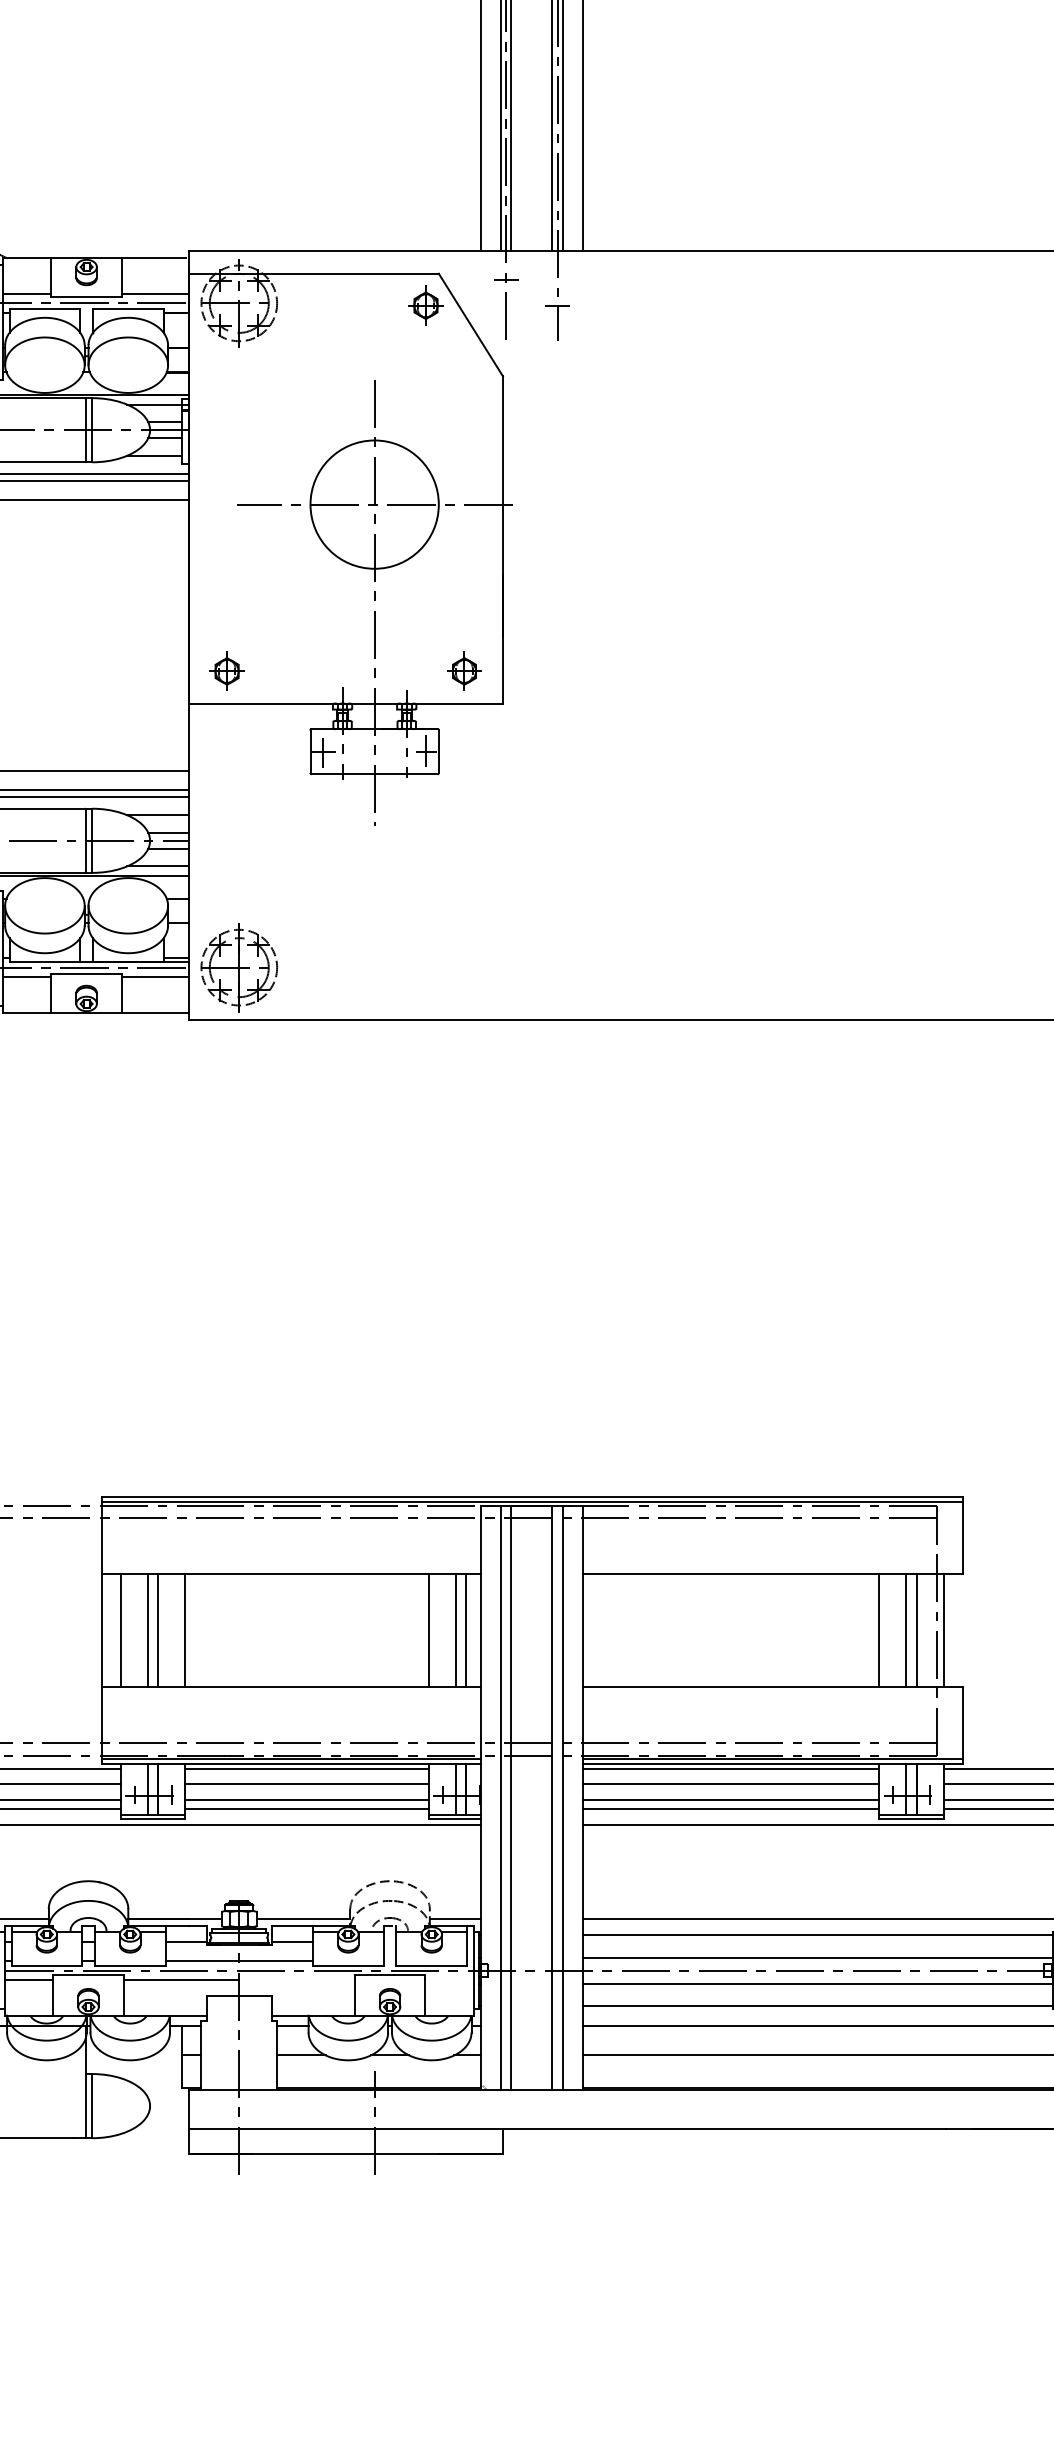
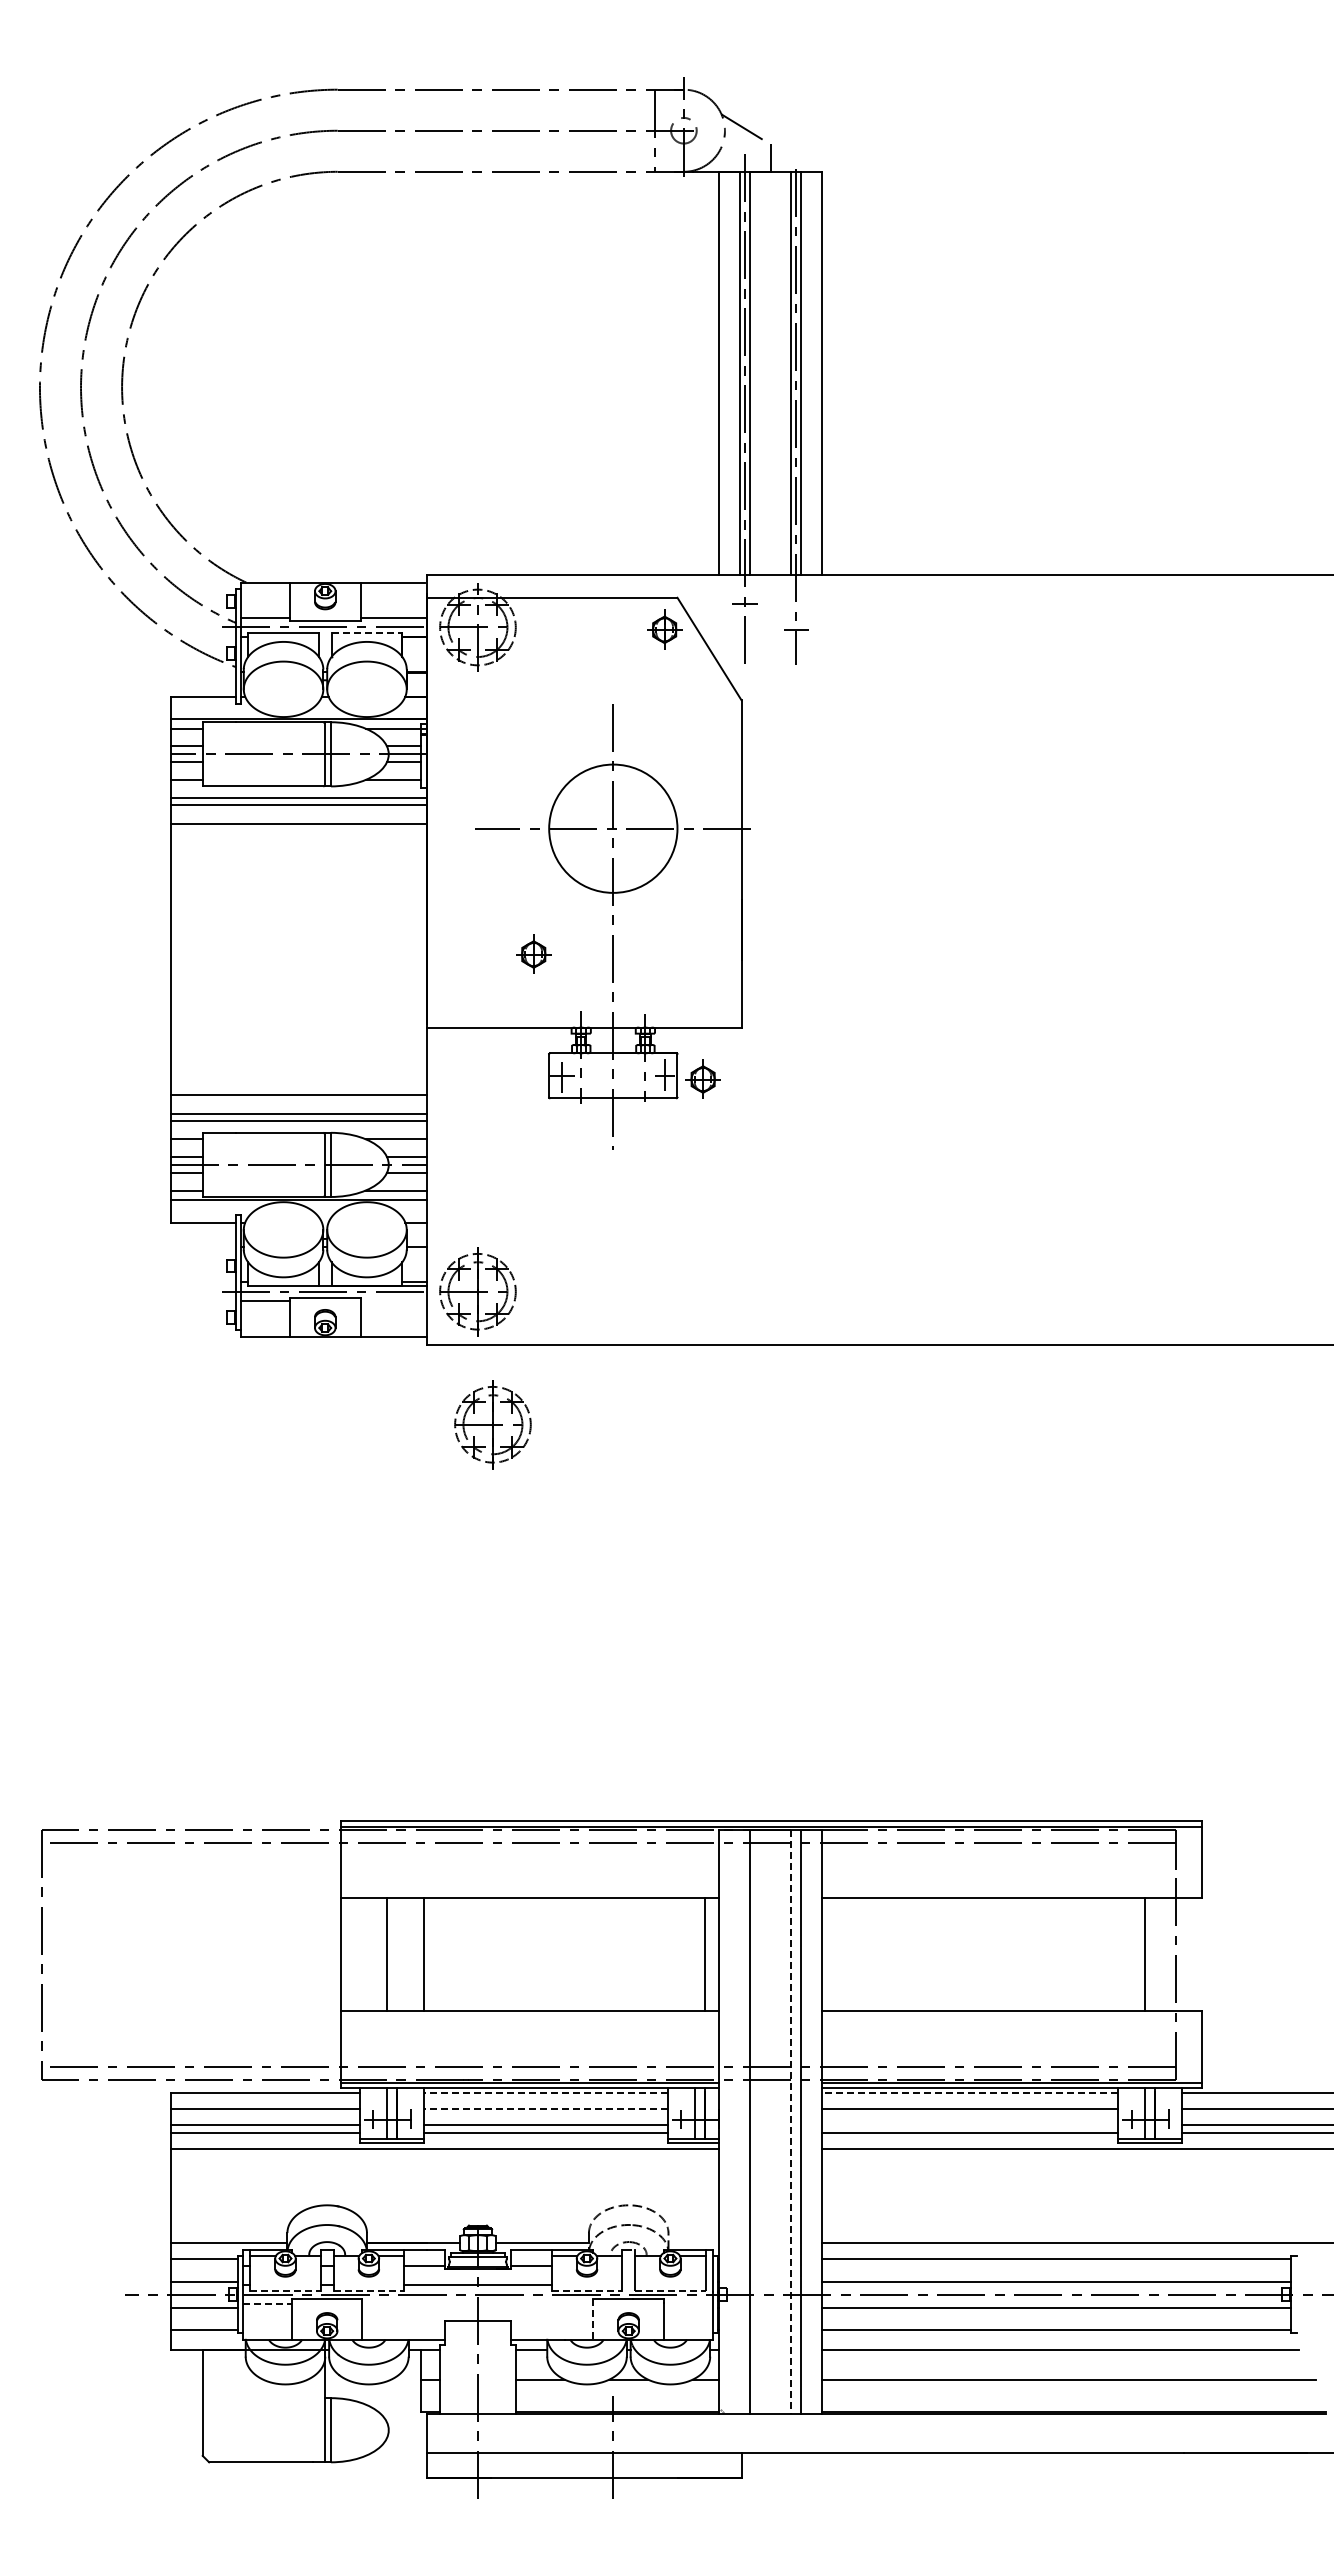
line: (128, 309) -> (367, 633), solid -> dashed
part: (226, 670) -> (533, 953), moved
part: (463, 670) -> (702, 1078), moved
line: (154, 977) -> (393, 1301), removed
part: (253, 1100) -> (492, 1424), added
line: (120, 1630) -> (359, 1954), removed
line: (158, 1630) -> (397, 1954), removed
line: (428, 1630) -> (667, 1954), removed
line: (455, 1630) -> (694, 1954), removed
line: (879, 1630) -> (1118, 1954), removed
line: (916, 1630) -> (1155, 1954), removed
line: (943, 1630) -> (1182, 1954), removed
line: (306, 1769) -> (545, 2093), solid -> dashed
line: (730, 1769) -> (969, 2093), solid -> dashed
line: (306, 1784) -> (545, 2108), solid -> dashed
line: (500, 1797) -> (739, 2121), removed
line: (552, 1798) -> (791, 2122), solid -> dashed
line: (730, 1800) -> (969, 2124), removed
line: (454, 1919) -> (693, 2243), removed
line: (47, 1966) -> (286, 2290), solid -> dashed
line: (130, 1966) -> (369, 2290), solid -> dashed
line: (348, 1966) -> (587, 2290), solid -> dashed
line: (431, 1966) -> (670, 2290), solid -> dashed
line: (29, 1980) -> (268, 2304), solid -> dashed
line: (180, 1980) -> (419, 2304), removed
line: (354, 1996) -> (593, 2320), solid -> dashed

